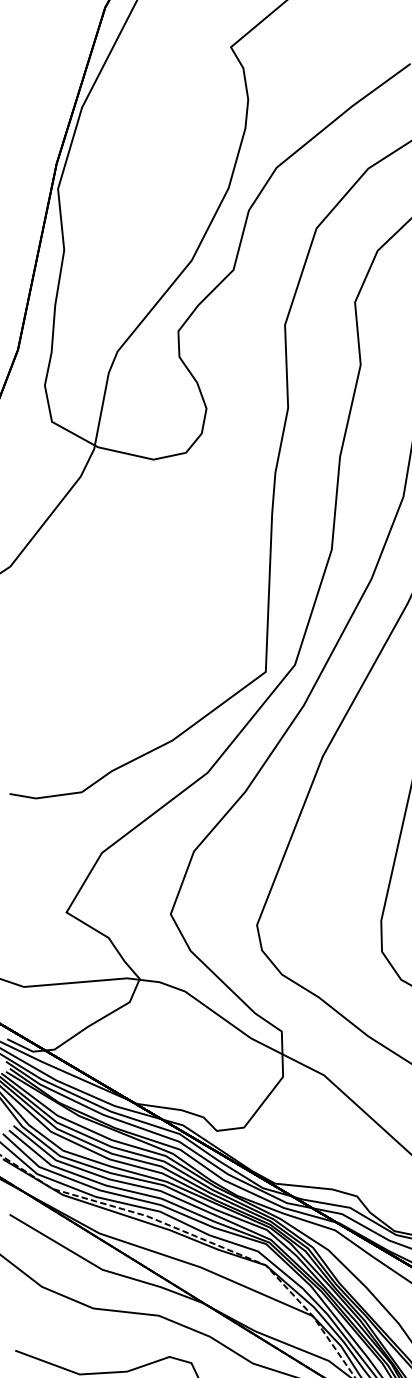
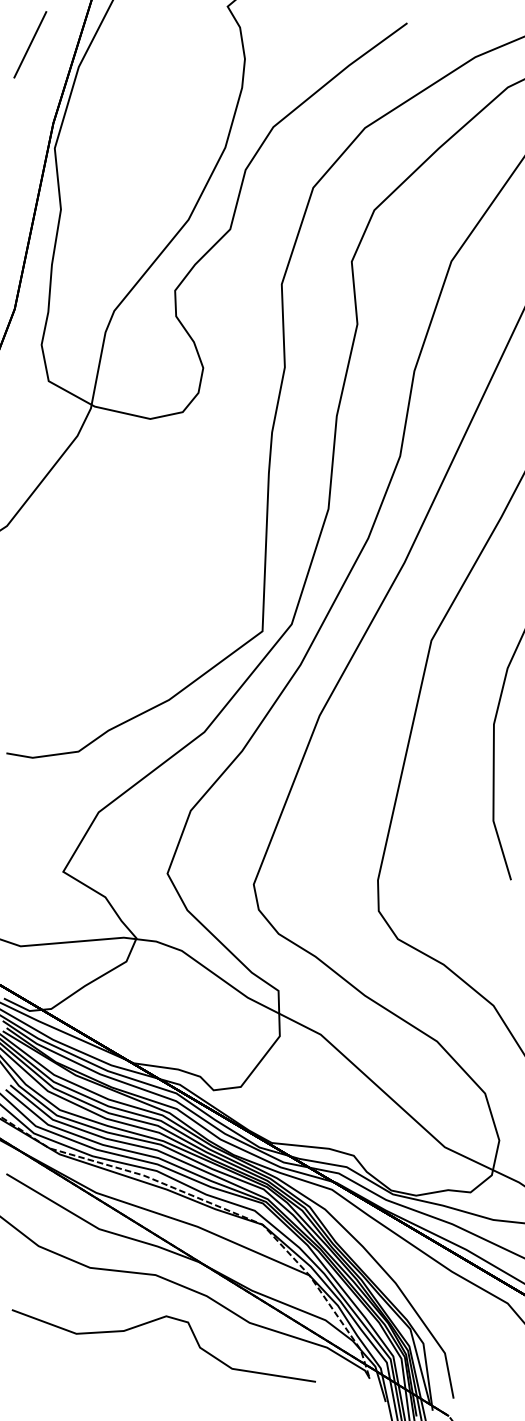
line: (33, 85) -> (30, 44), added

